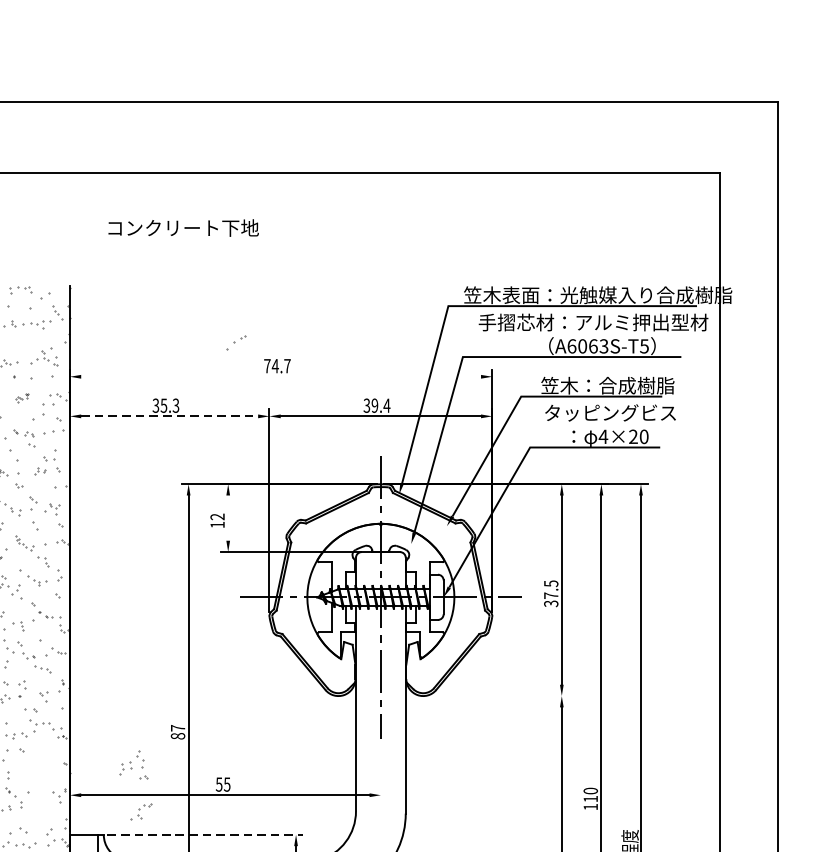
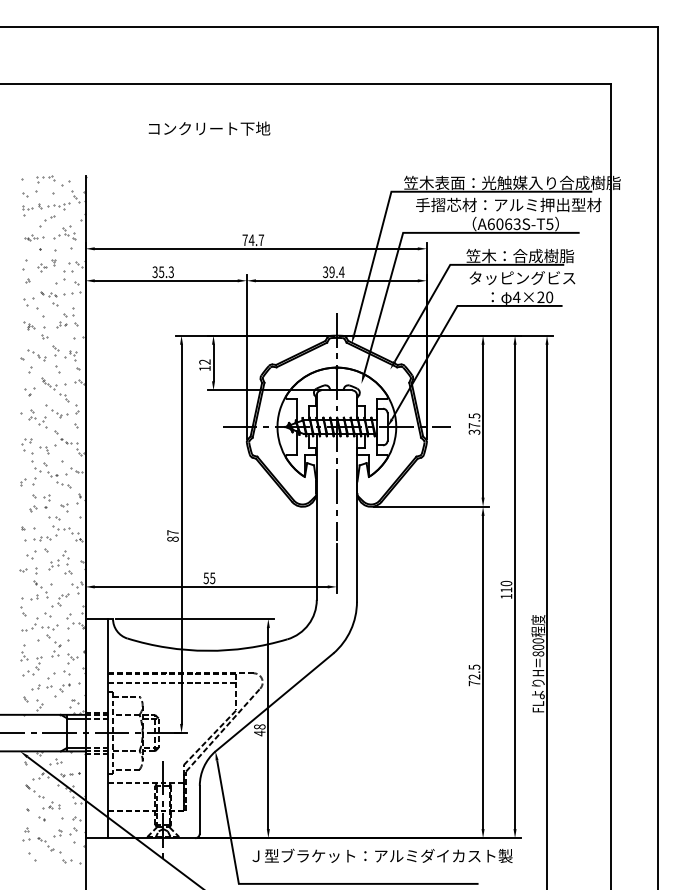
text: (183, 227) -> (209, 128), moved
part: (236, 342) -> (47, 221), moved
line: (280, 376) -> (255, 248), added
part: (21, 397) -> (46, 265), size x1.67
line: (169, 415) -> (166, 280), dashed -> solid
line: (228, 517) -> (213, 362), added
line: (497, 695) -> (431, 506), added
part: (134, 765) -> (60, 562), moved
line: (380, 772) -> (336, 568), added
part: (141, 812) -> (60, 600), moved
line: (205, 834) -> (195, 618), dashed -> solid

